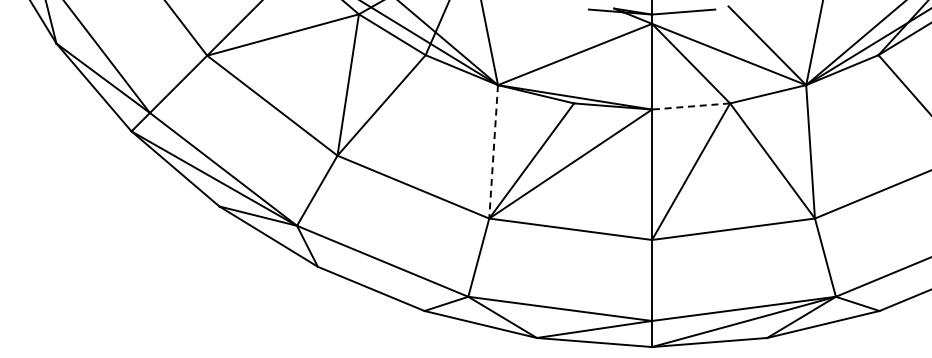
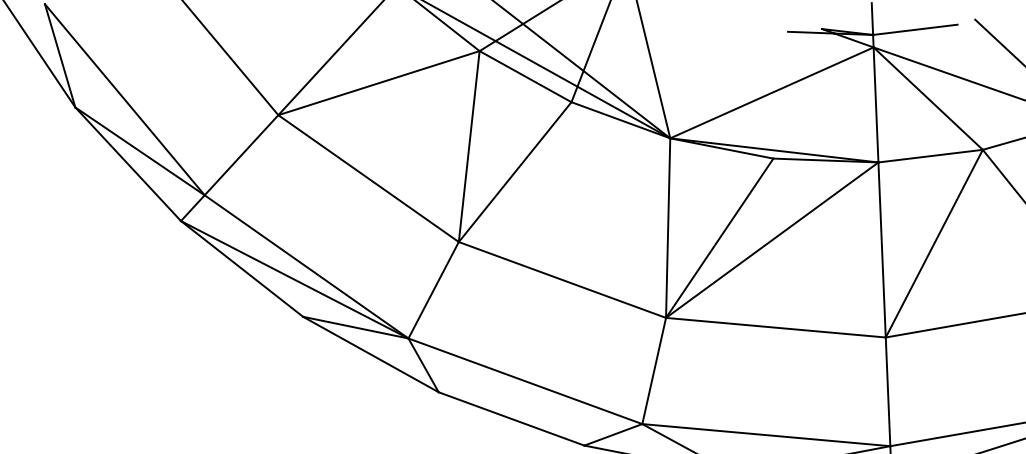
line: (690, 106) -> (929, 156), dashed -> solid
line: (493, 151) -> (667, 227), dashed -> solid

